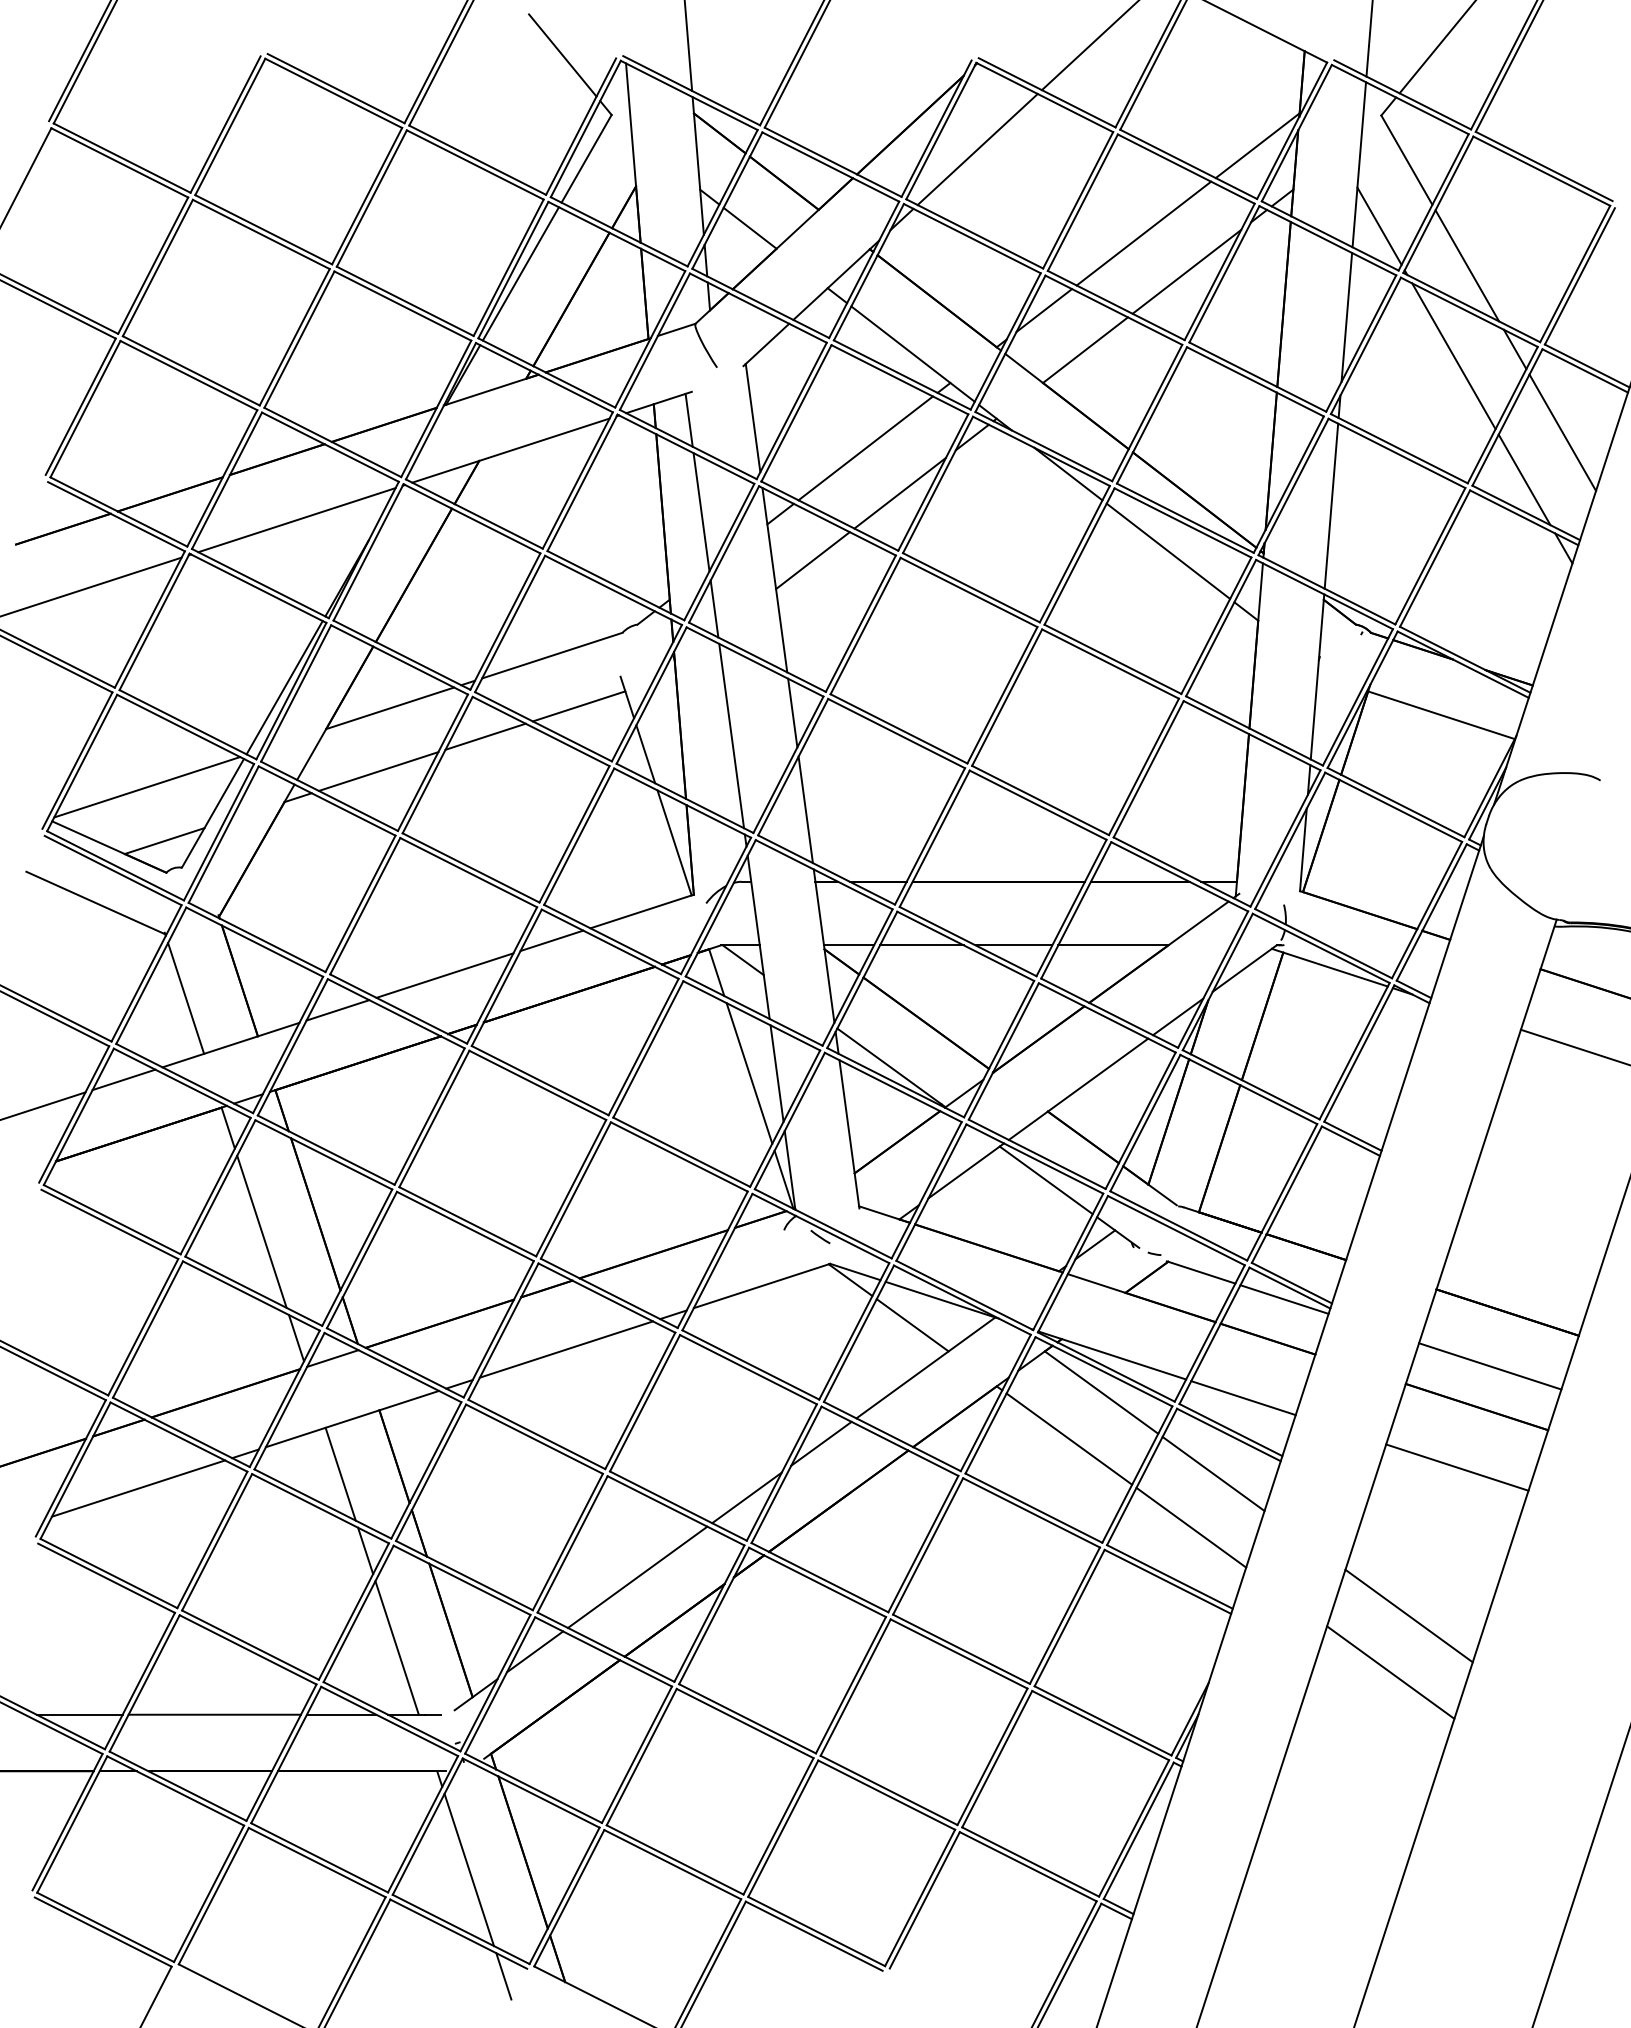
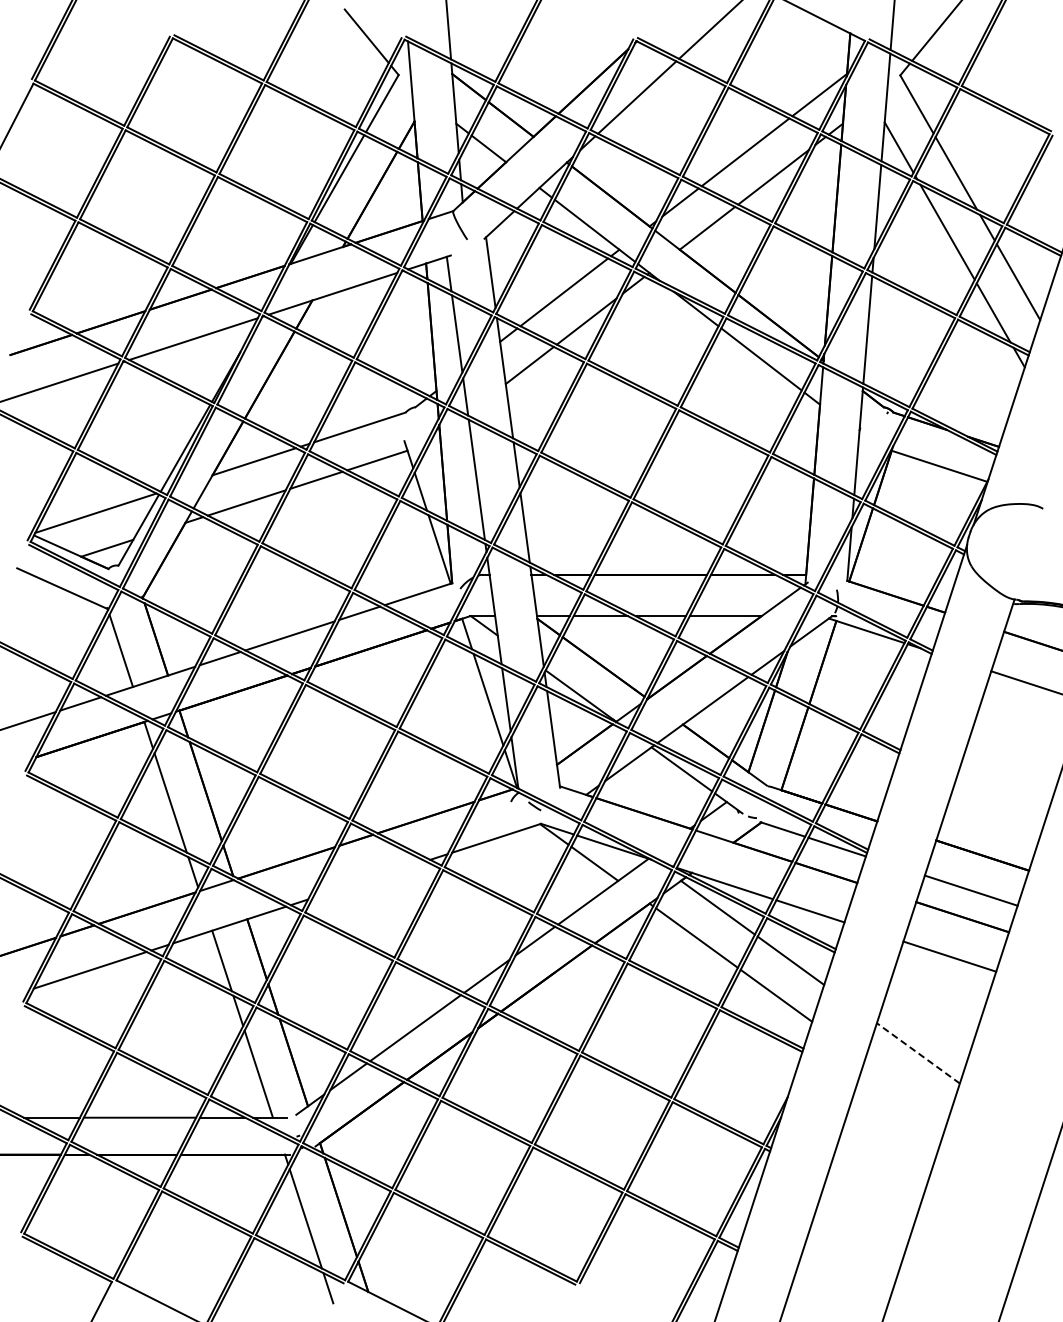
line: (565, 1349) -> (368, 879), removed
line: (1407, 1616) -> (917, 1053), solid -> dashed
line: (1389, 1672) -> (905, 1090), removed

